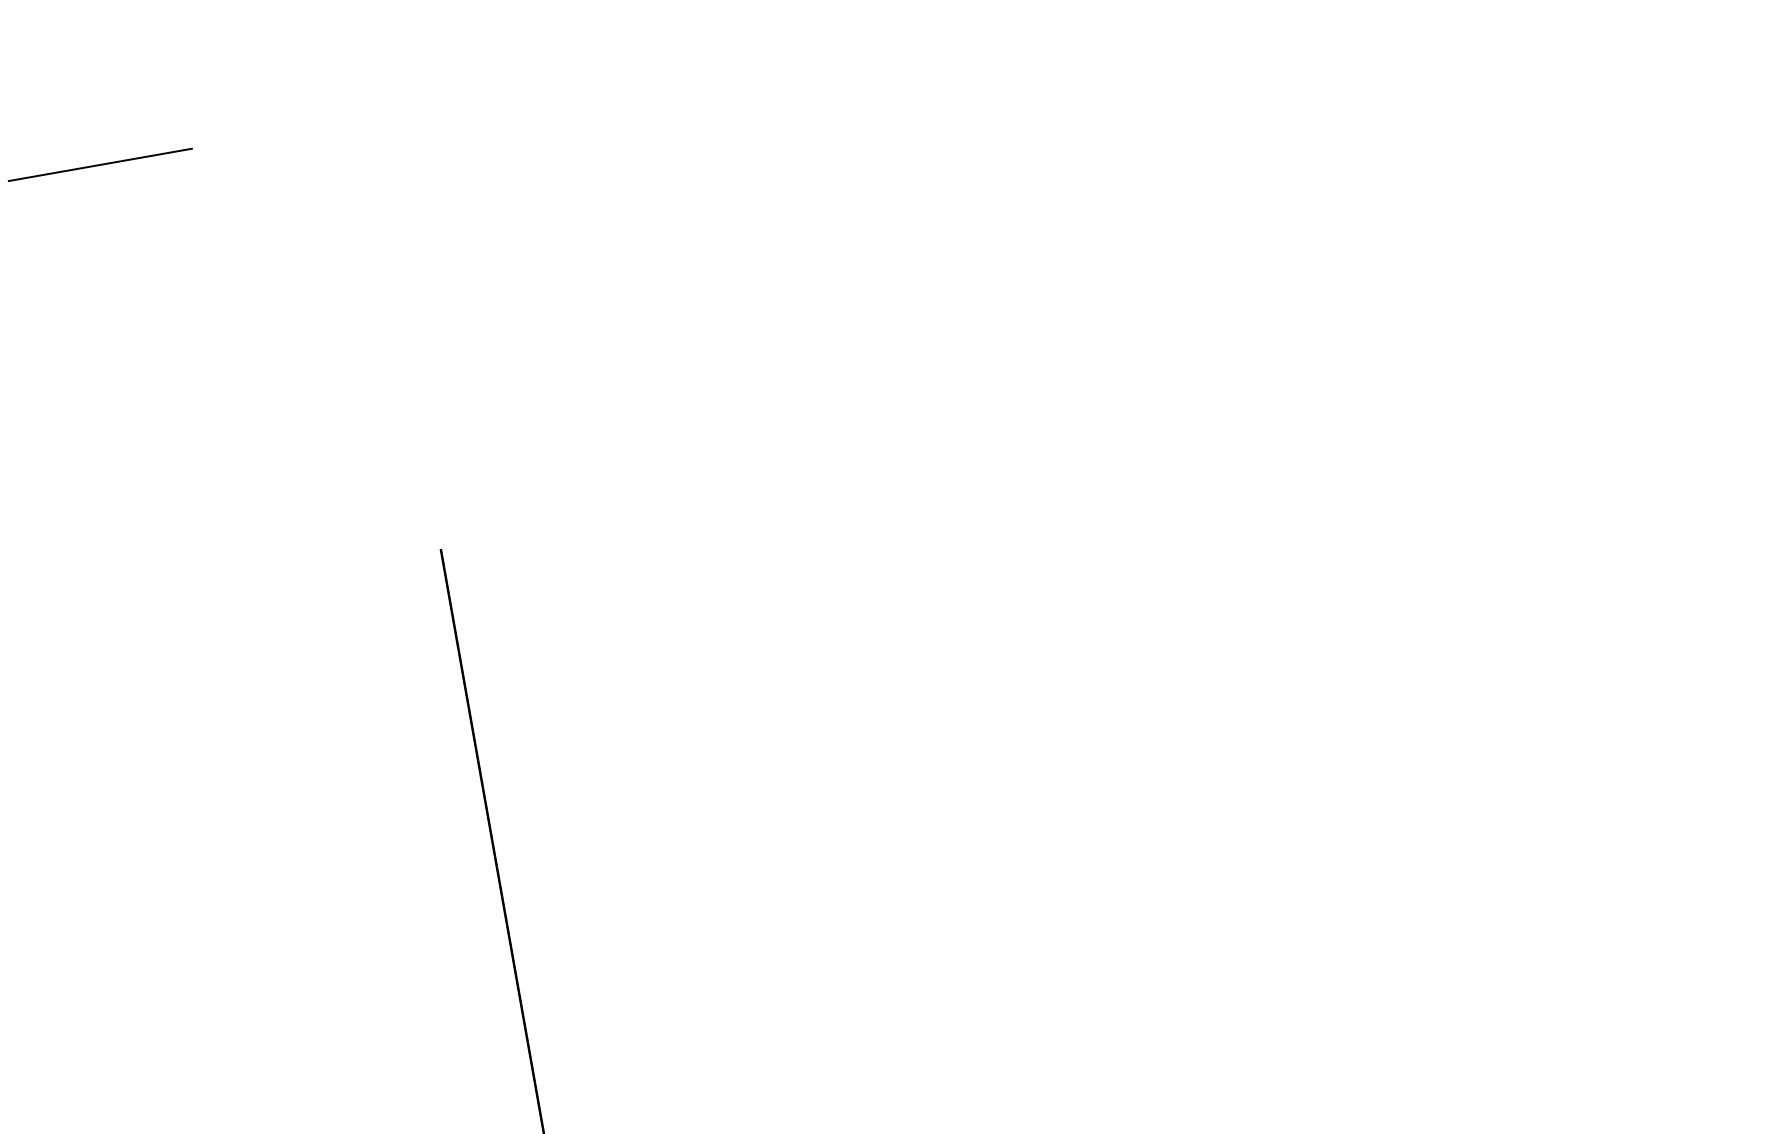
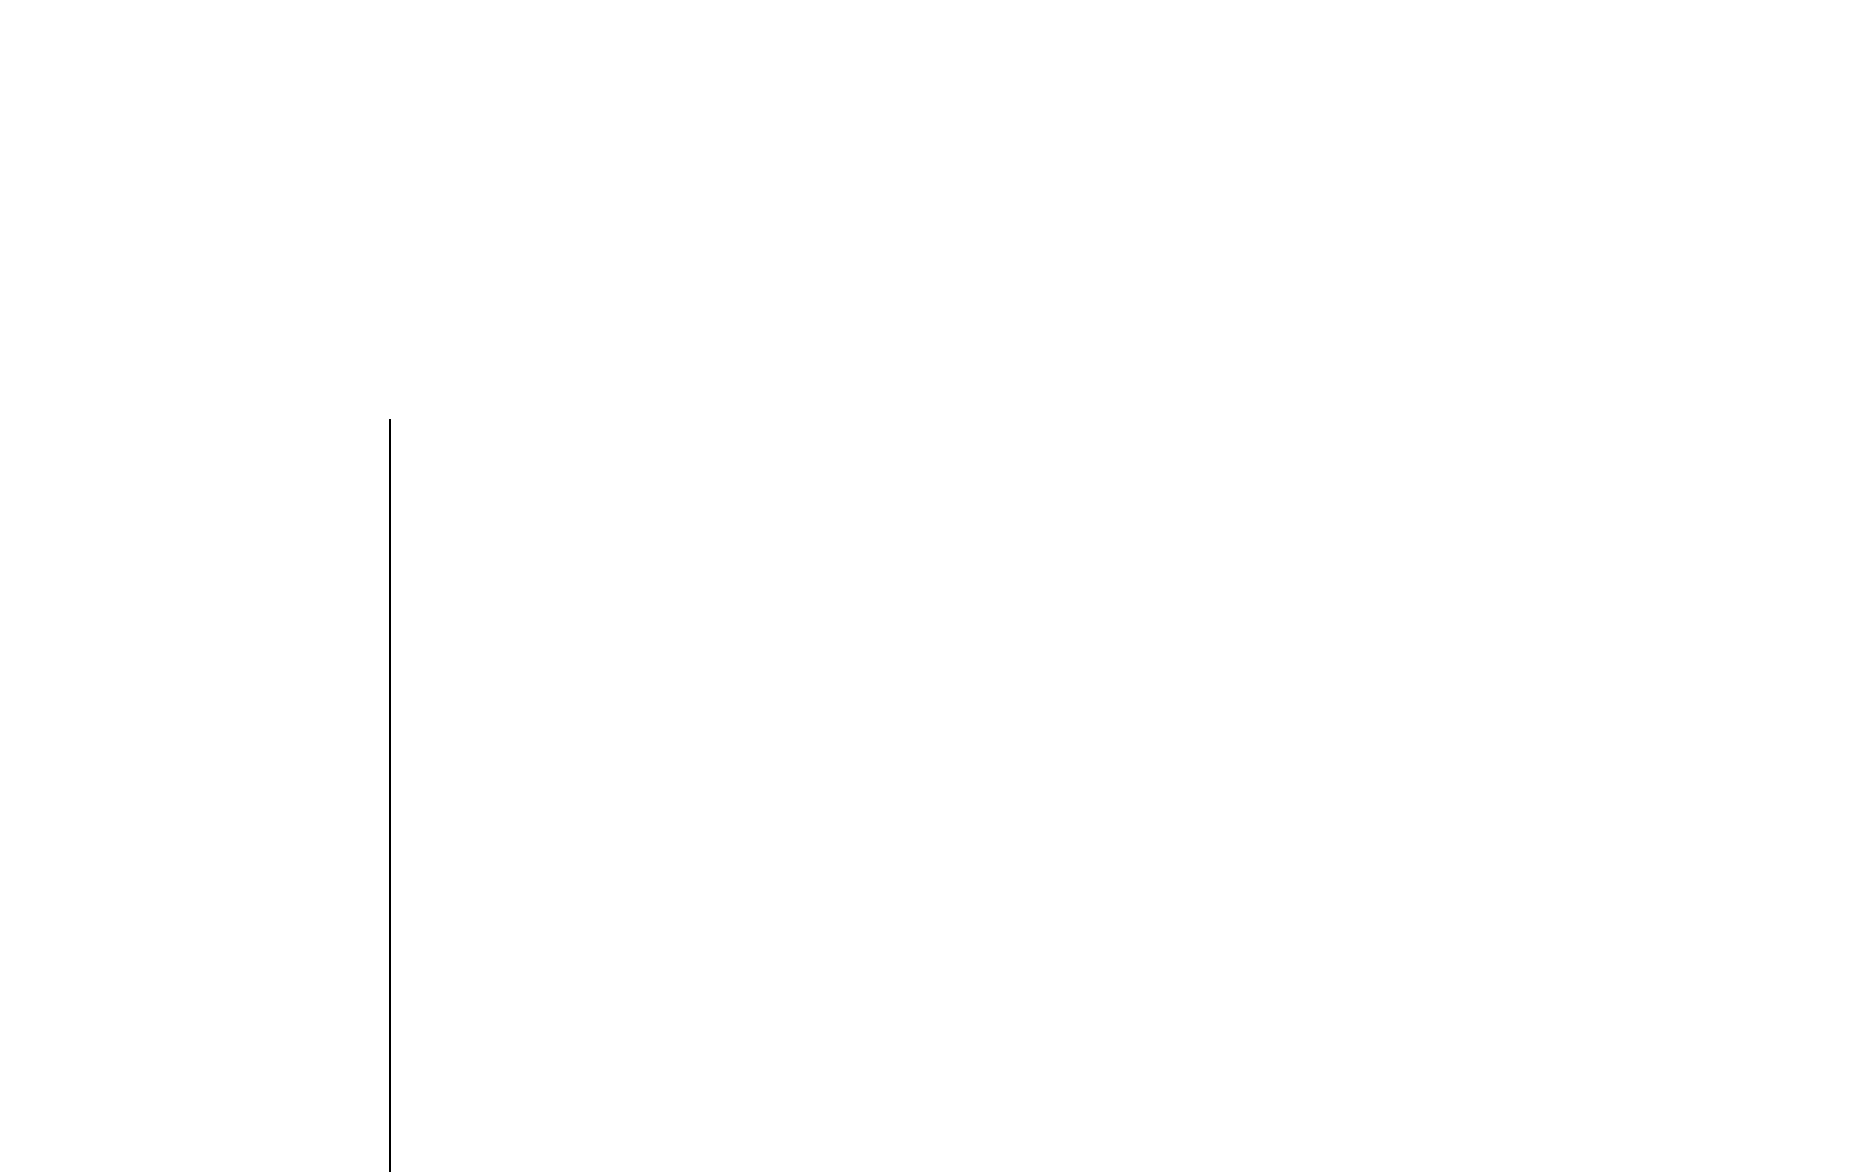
line: (99, 165) -> (176, 73), removed

